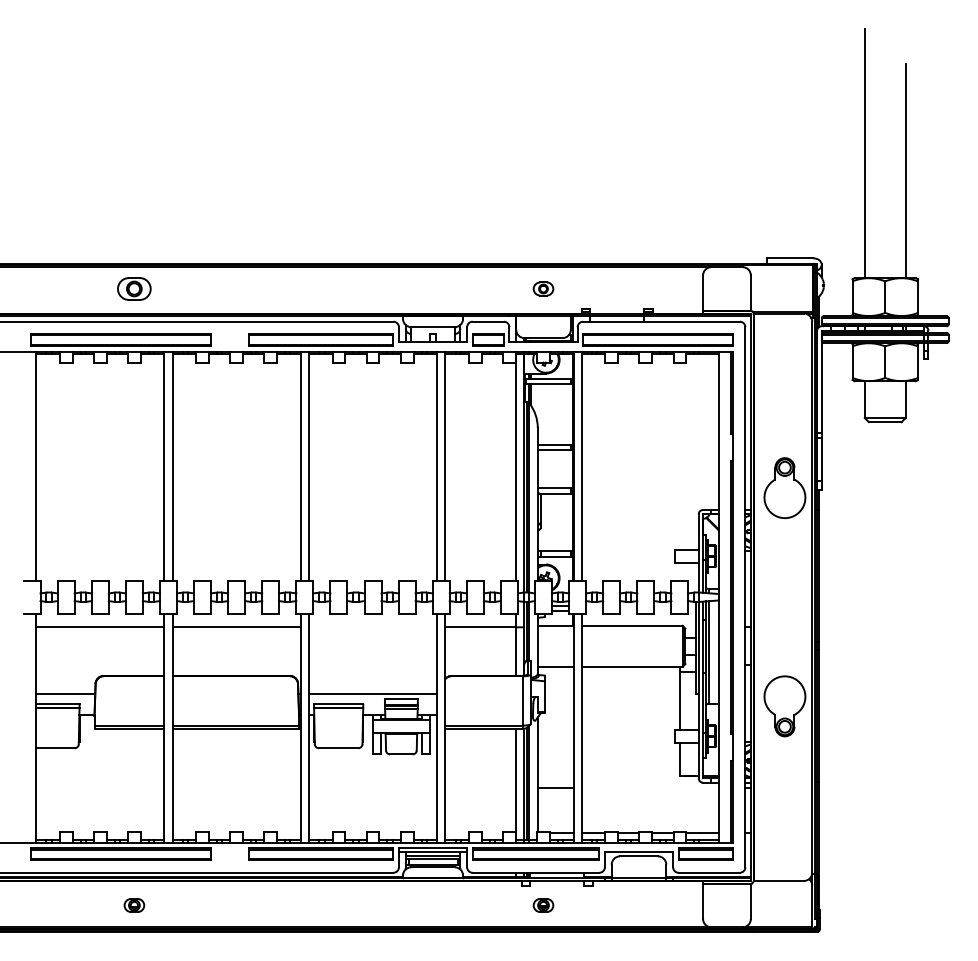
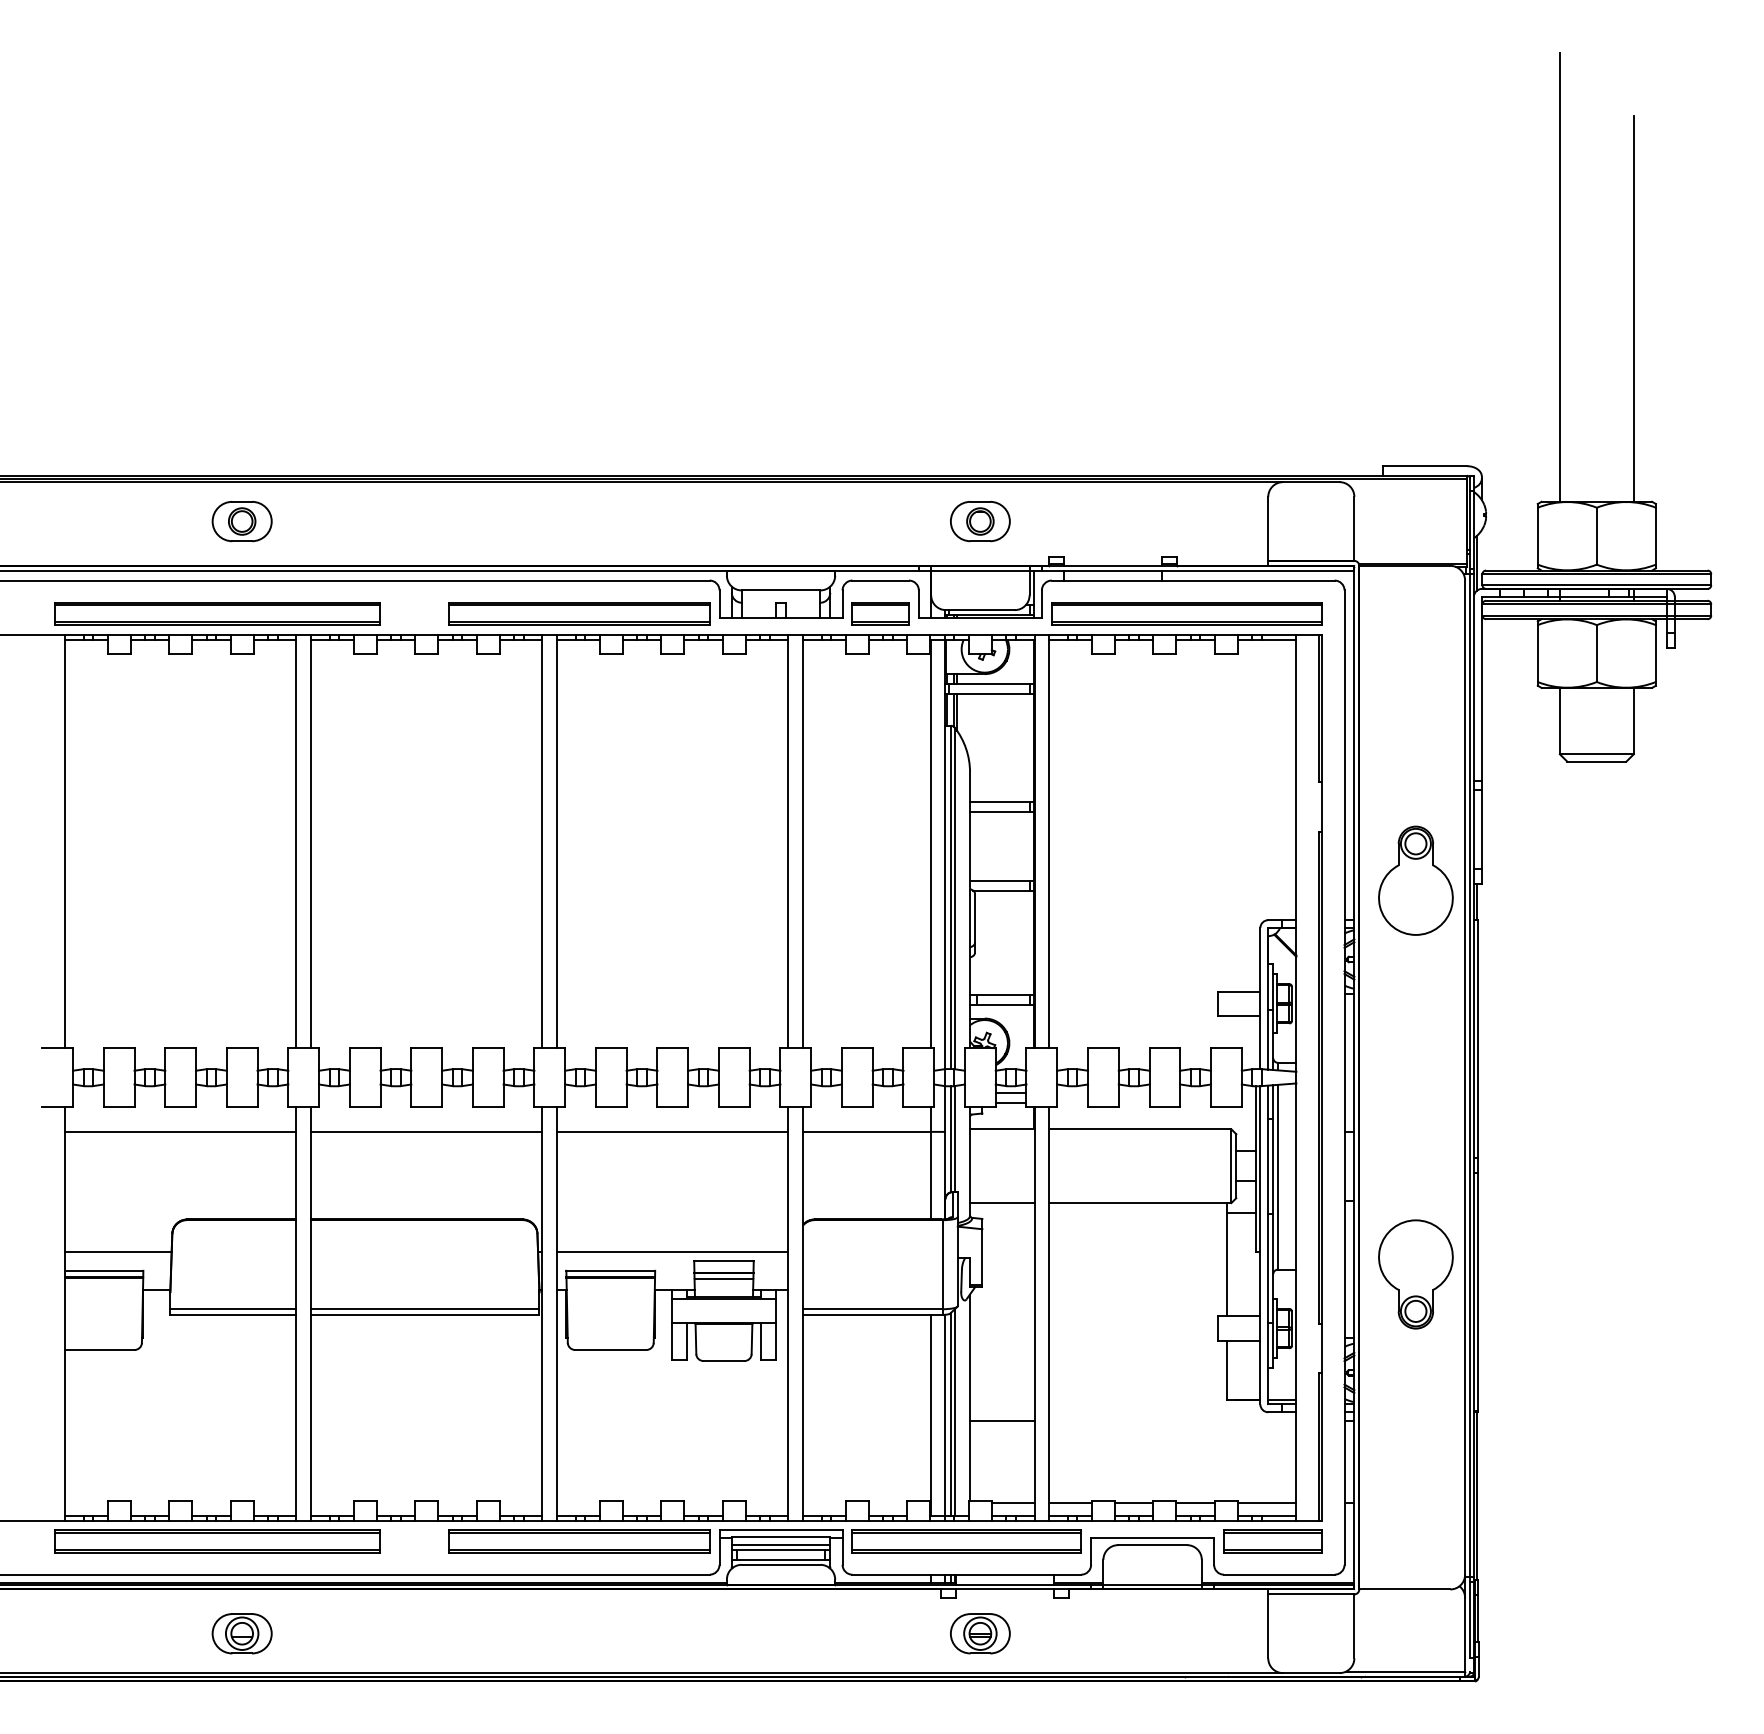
part: (543, 288) -> (980, 520), size x1.67
line: (372, 627) -> (671, 1132), added
part: (134, 905) -> (242, 1633), size x1.67
part: (543, 905) -> (980, 1633), size x1.67

